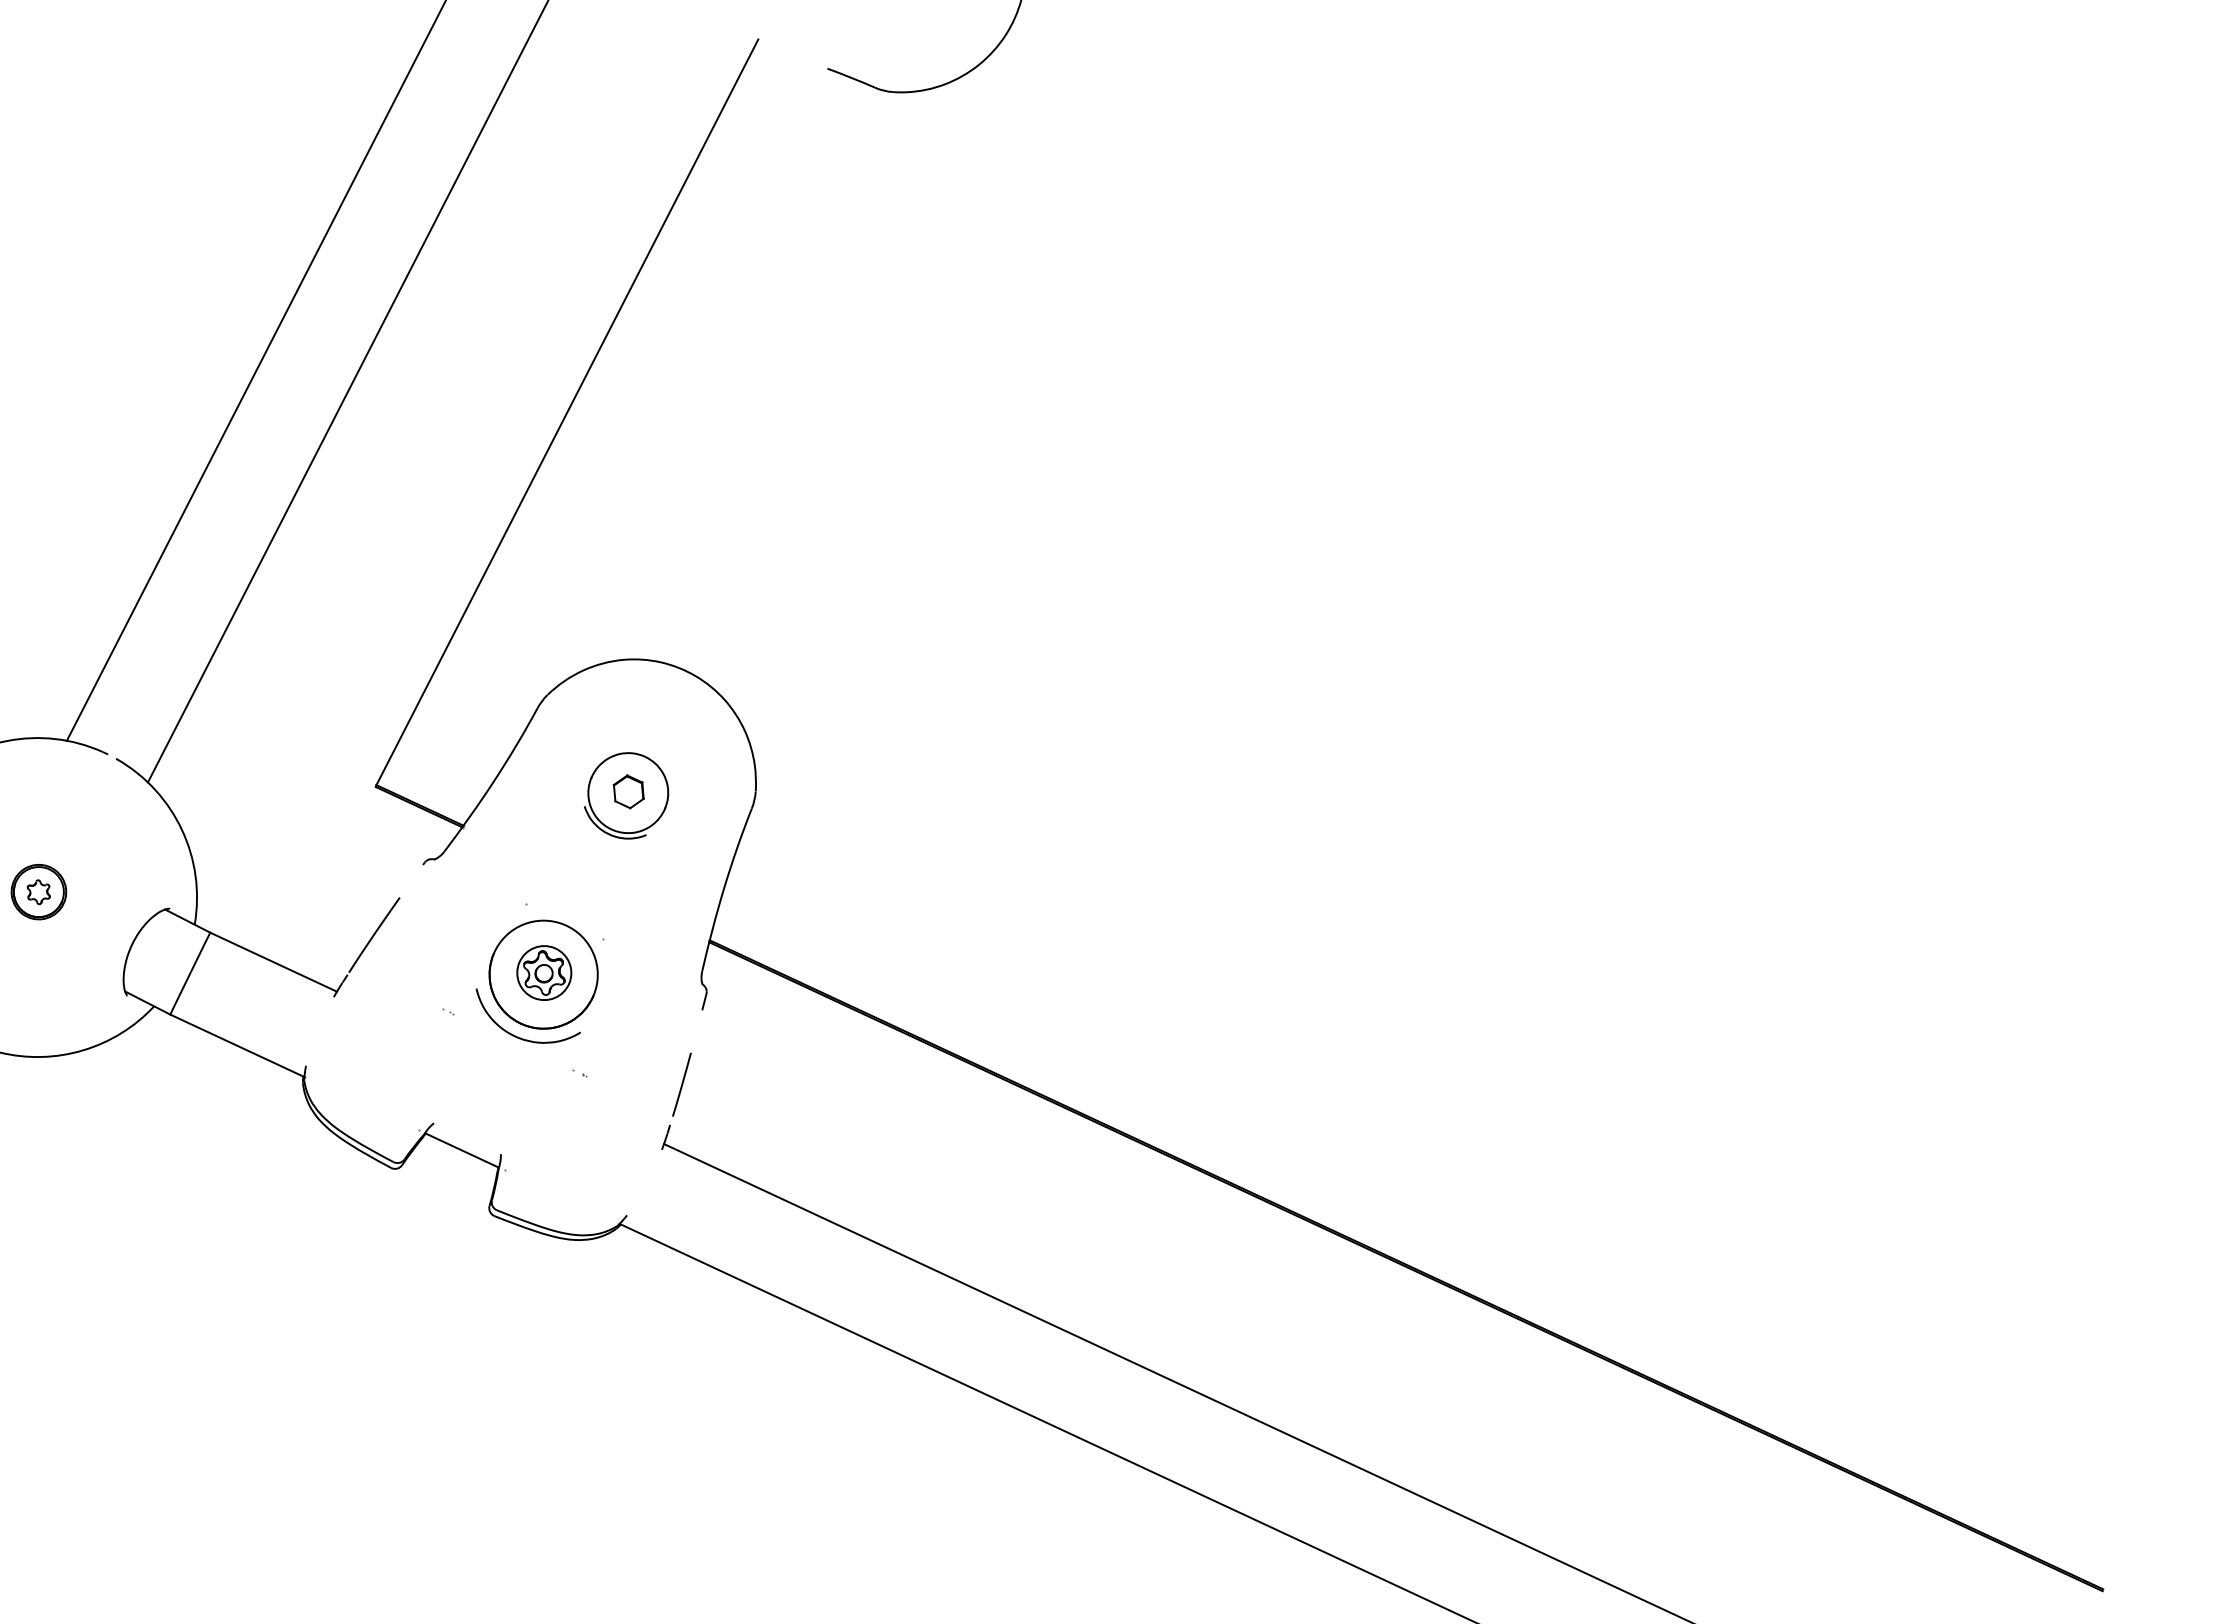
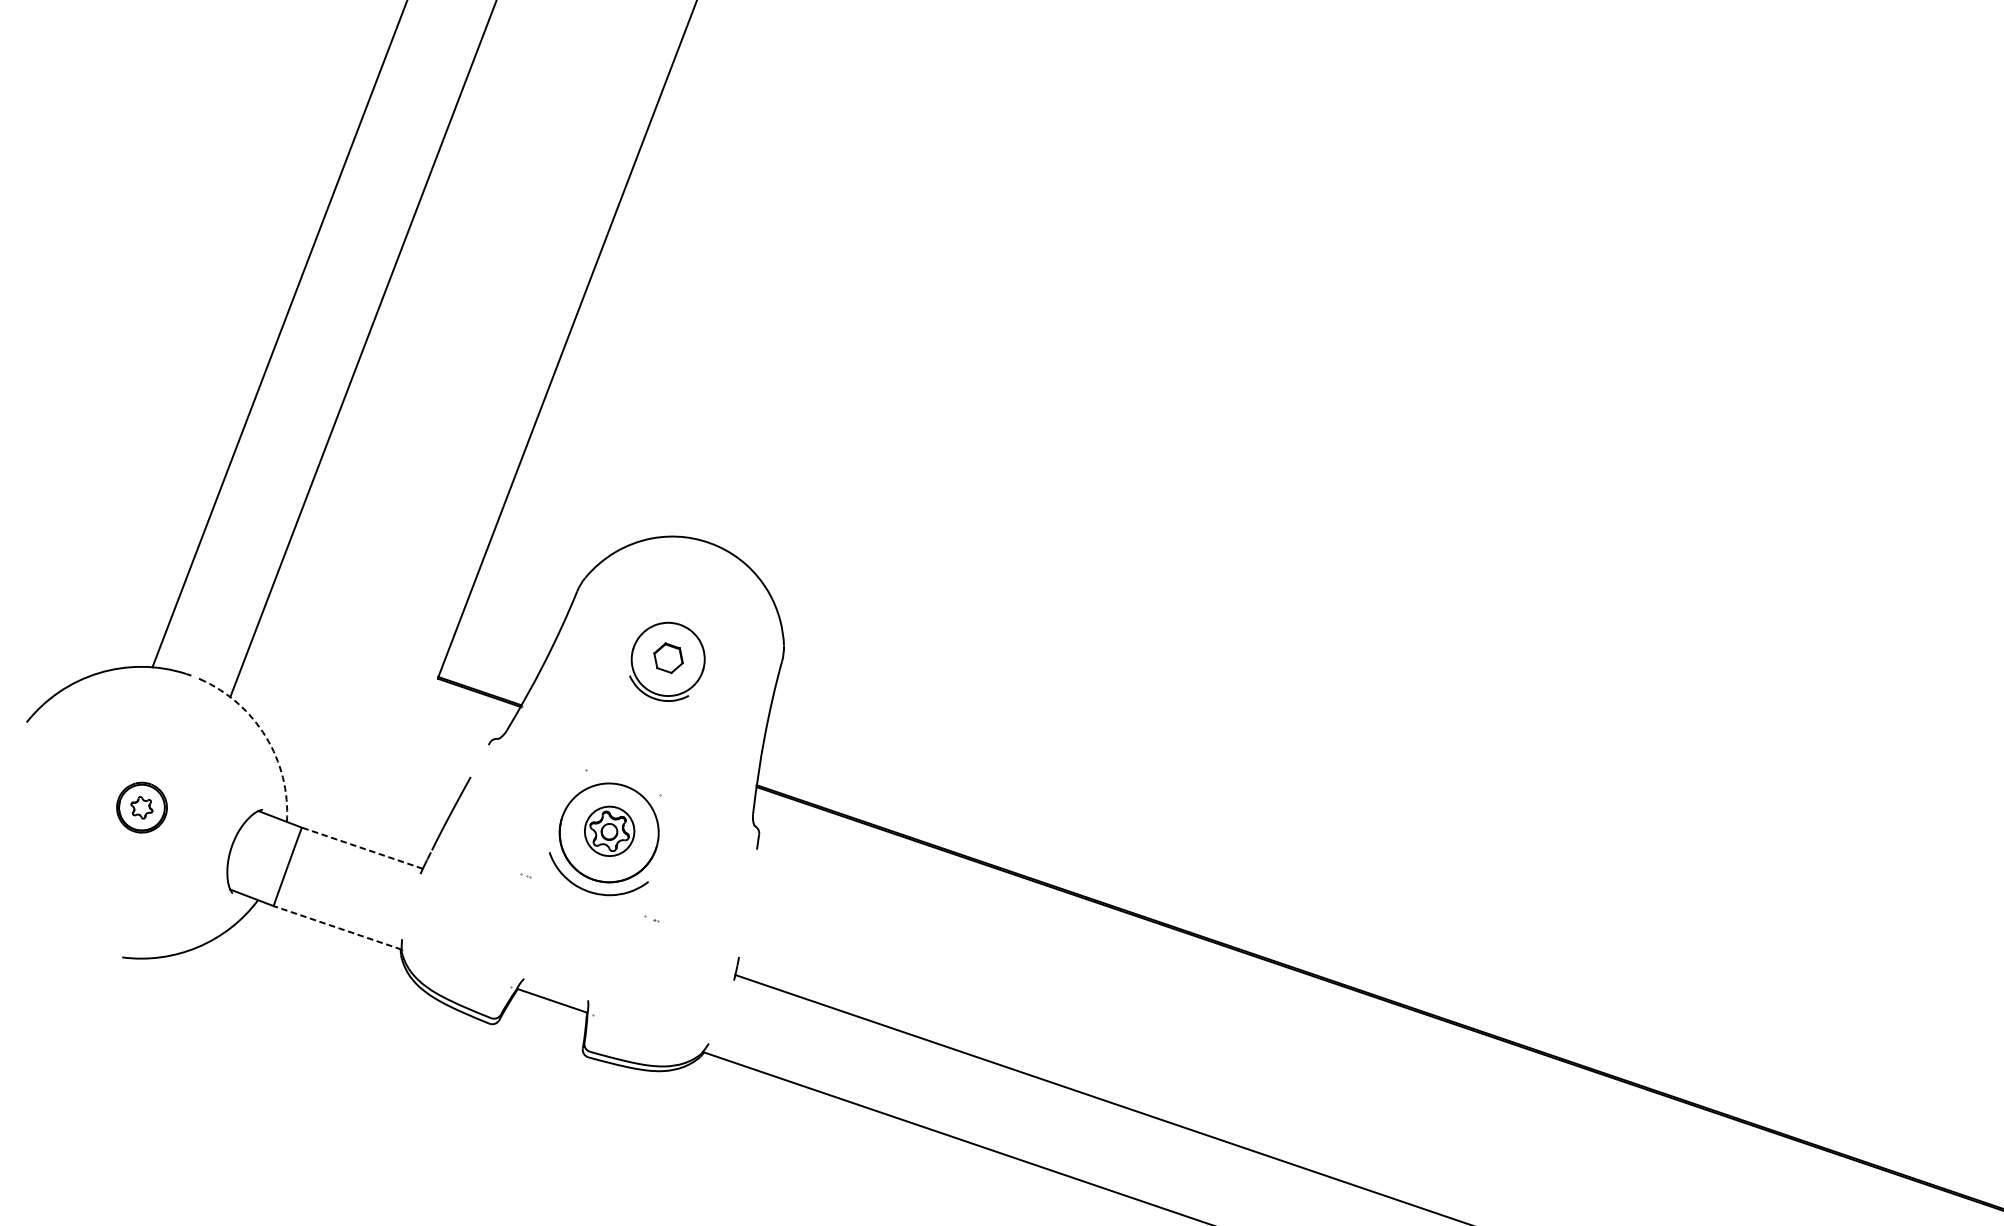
arc: (182, 829) -> (266, 736), solid -> dashed
line: (273, 962) -> (362, 848), solid -> dashed
line: (237, 1045) -> (337, 927), solid -> dashed
line: (681, 1084) -> (745, 919), removed

